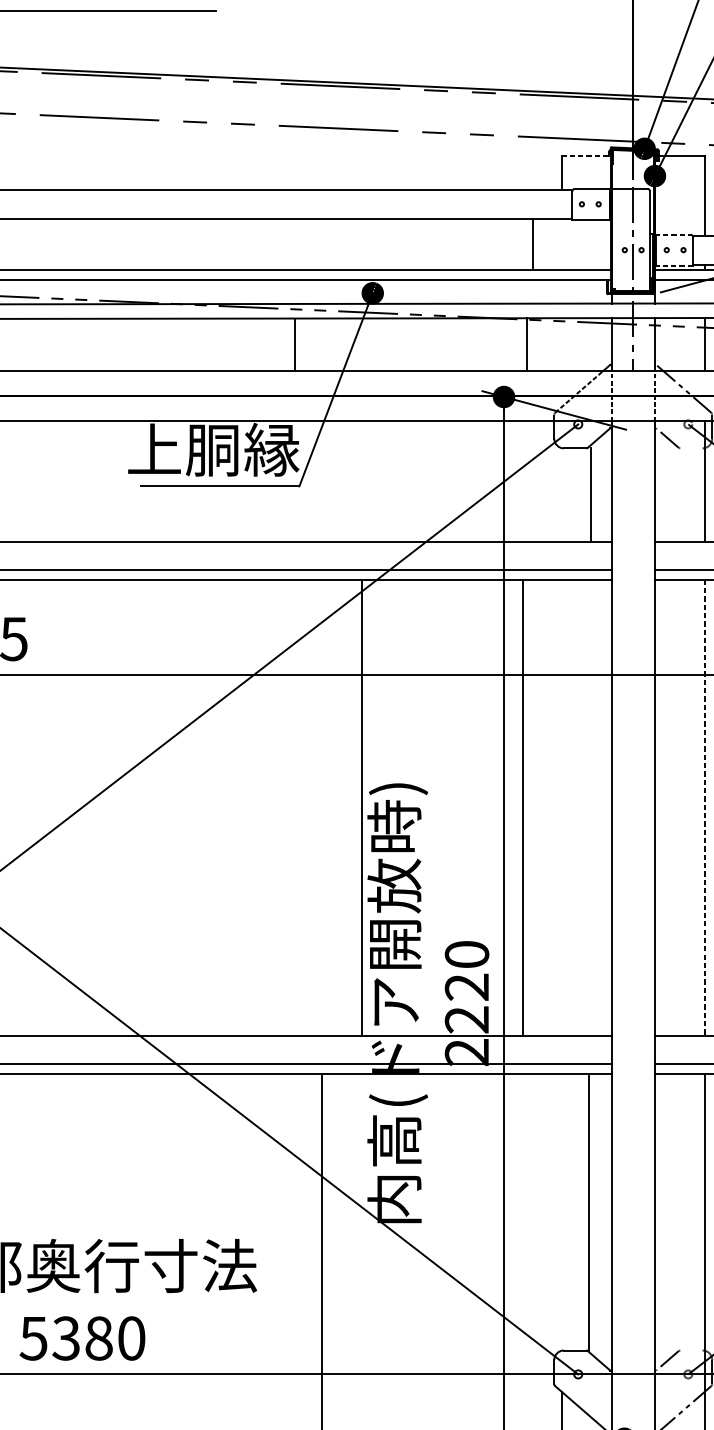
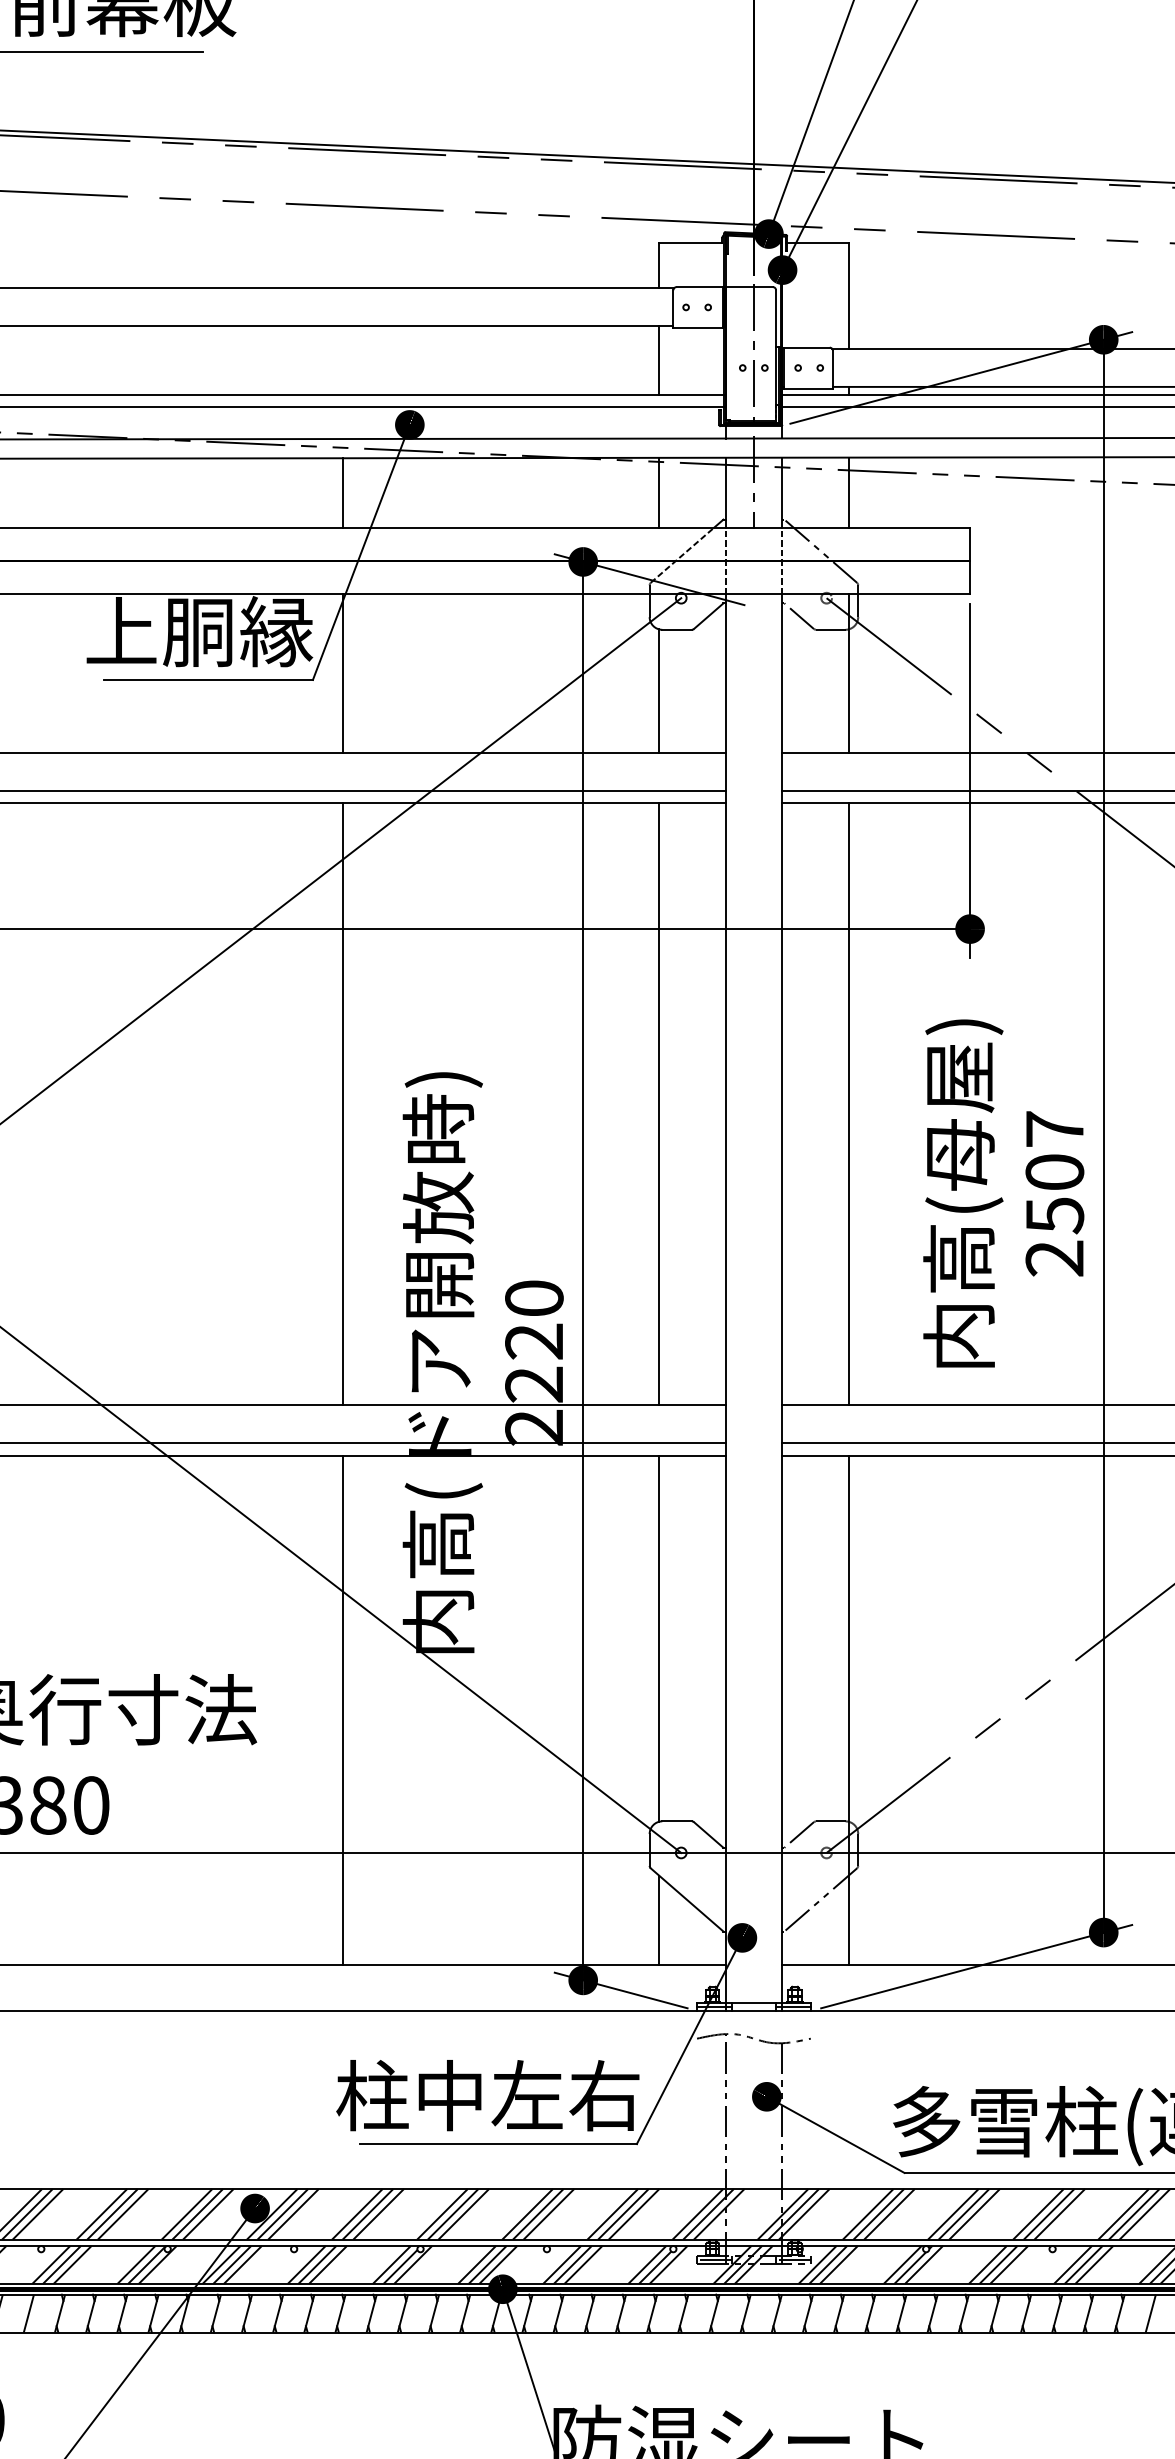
line: (585, 155) -> (690, 242), dashed -> solid
line: (673, 234) -> (806, 347), dashed -> solid
line: (533, 244) -> (659, 360), moved
line: (674, 265) -> (808, 388), dashed -> solid
line: (295, 344) -> (343, 492), moved
line: (526, 344) -> (659, 492), moved
line: (691, 448) -> (830, 629), added
line: (322, 481) -> (343, 673), added
line: (591, 495) -> (659, 691), moved
line: (361, 807) -> (343, 1104), moved
line: (523, 807) -> (659, 1104), moved
line: (704, 807) -> (848, 1104), dashed -> solid
line: (589, 1212) -> (659, 1638), moved
line: (691, 1350) -> (830, 1821), added

